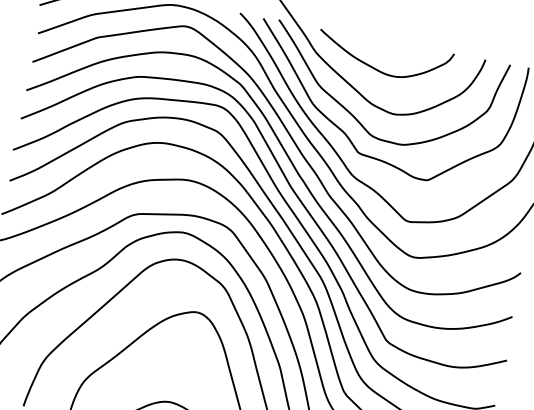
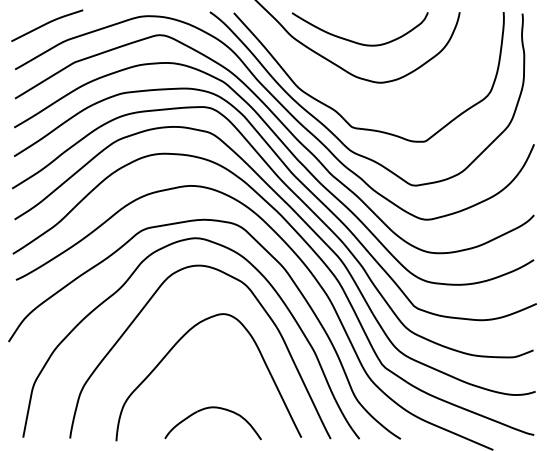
curve: (357, 119) -> (345, 94), removed

